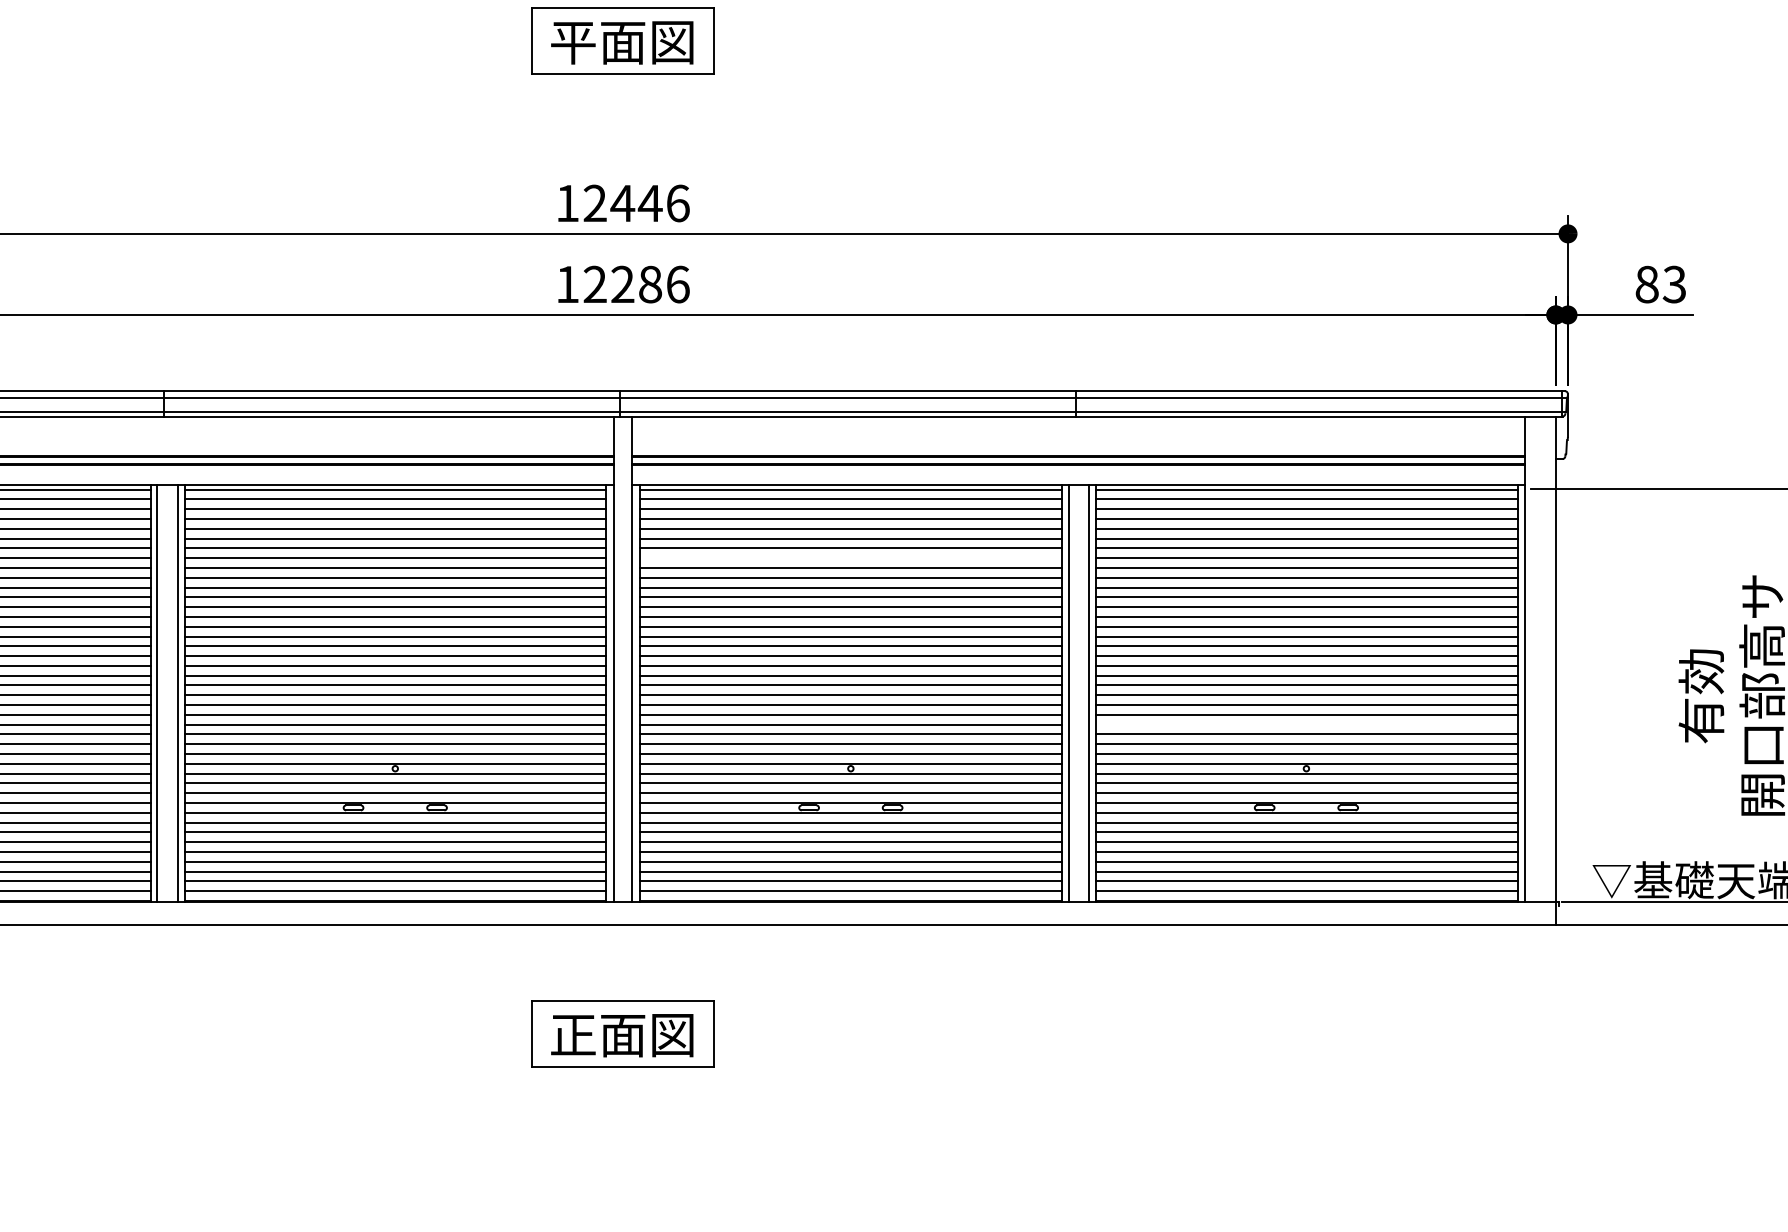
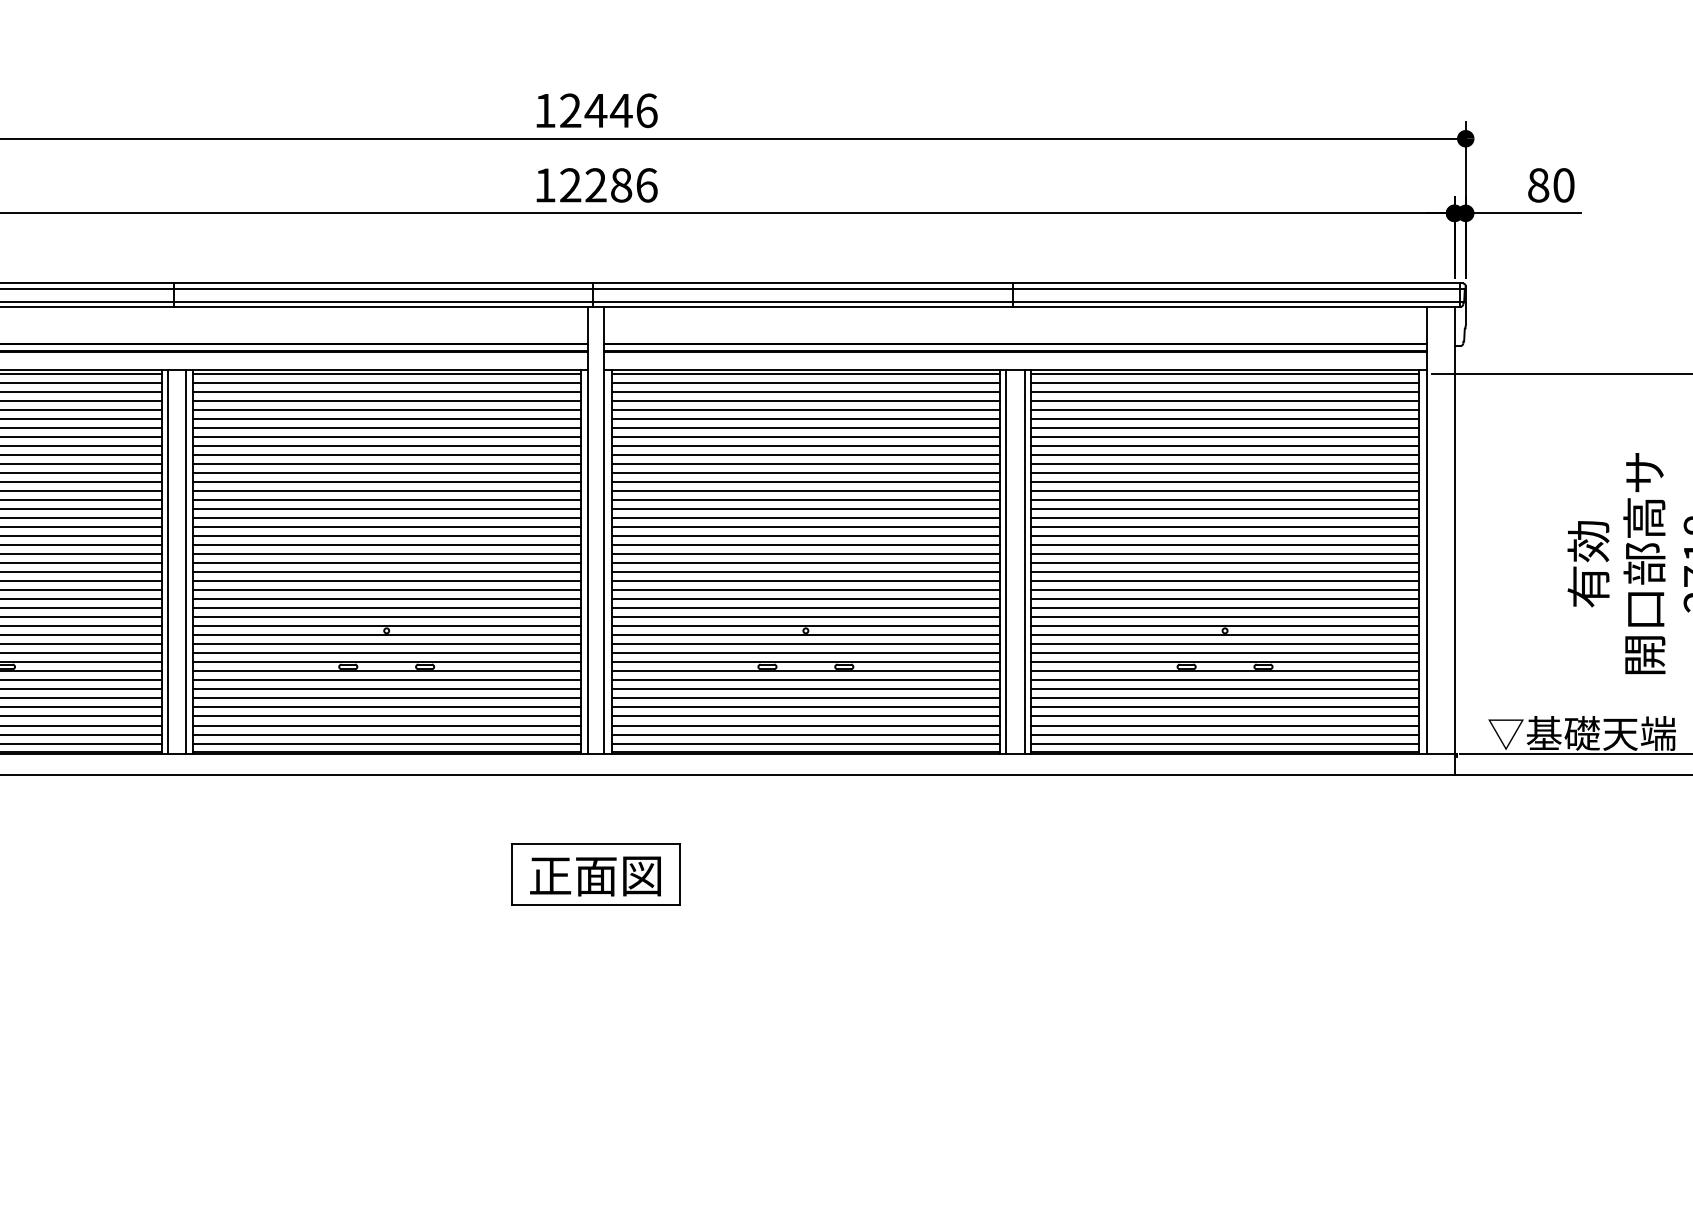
text: (1674, 284) -> (1563, 185), 83 -> 80
line: (850, 558) -> (805, 437), added
line: (1306, 724) -> (1225, 590), added

